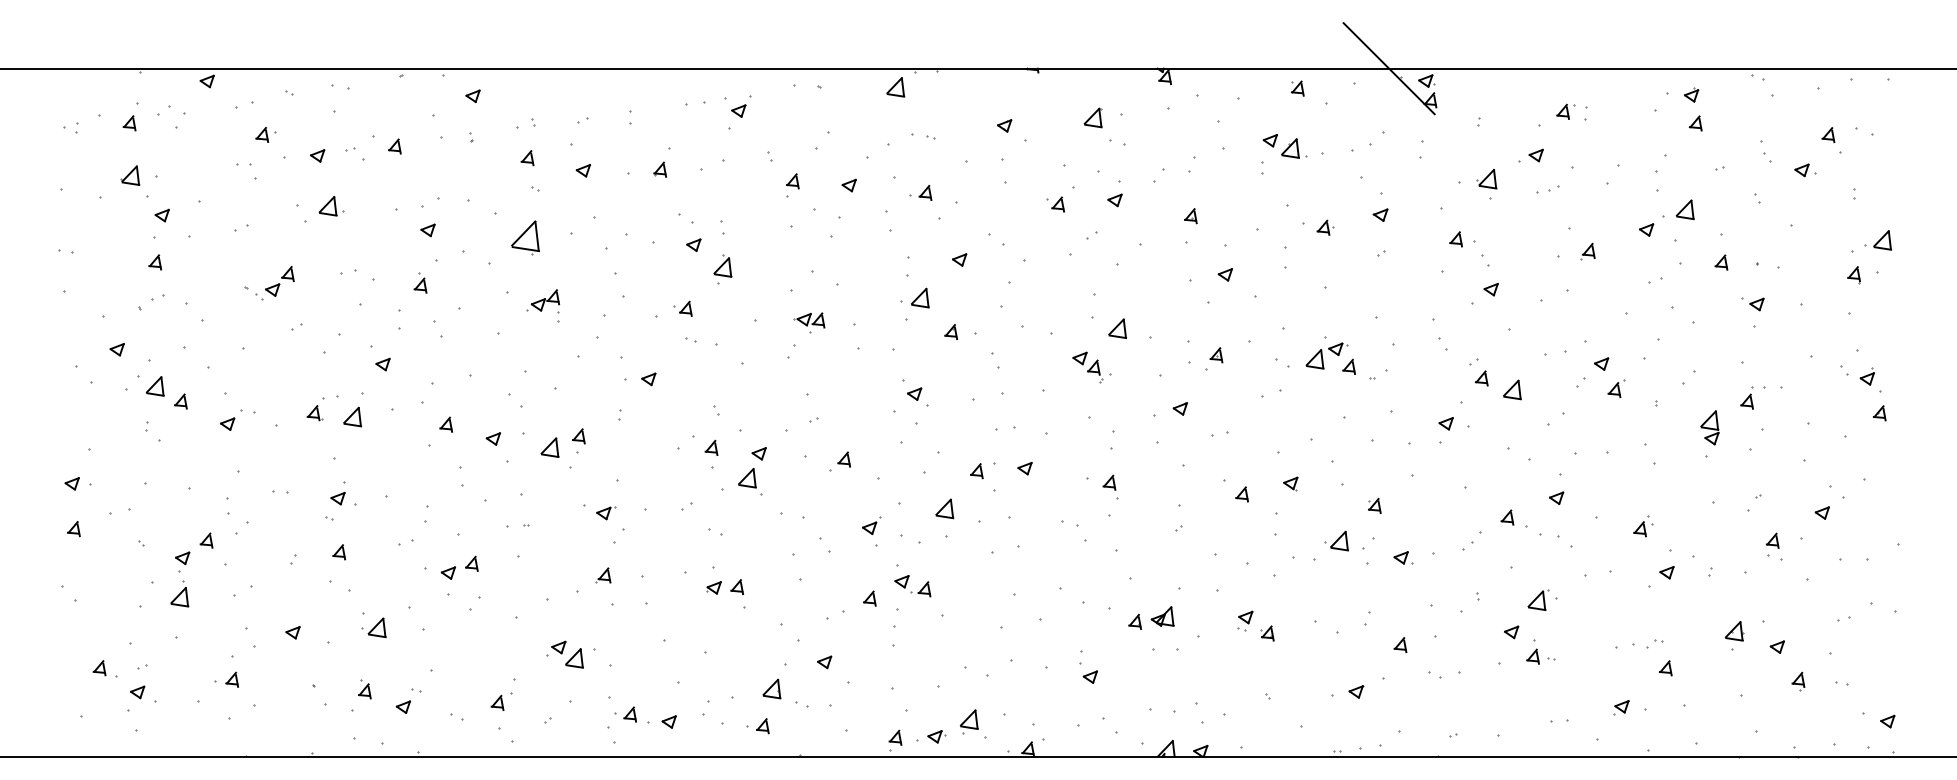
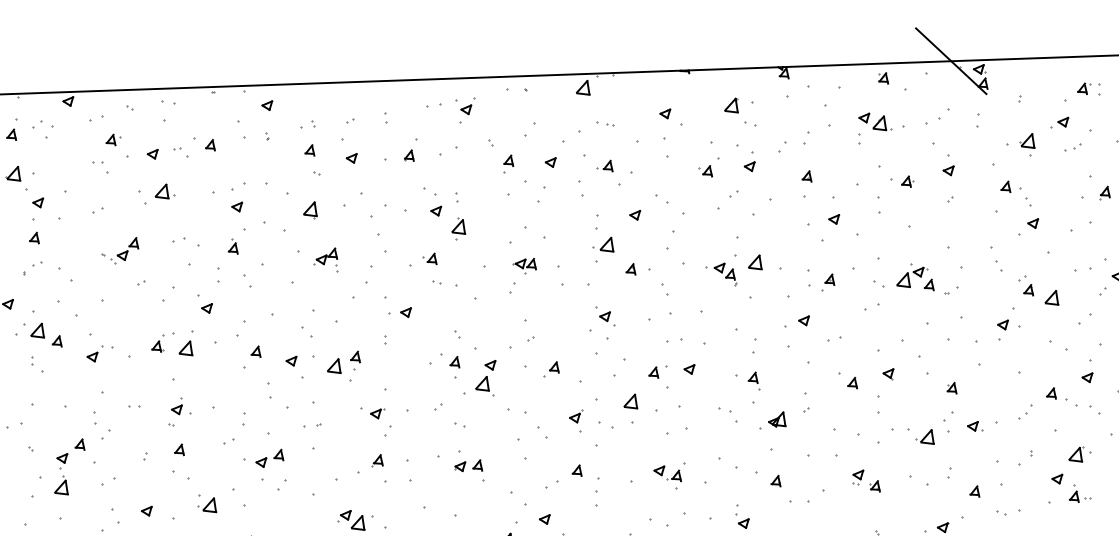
part: (525, 237) -> (310, 209), size x0.62
part: (1087, 367) -> (725, 274), moved
part: (1336, 540) -> (924, 436), moved
part: (912, 586) -> (667, 474), moved
part: (1162, 616) -> (776, 419), moved

